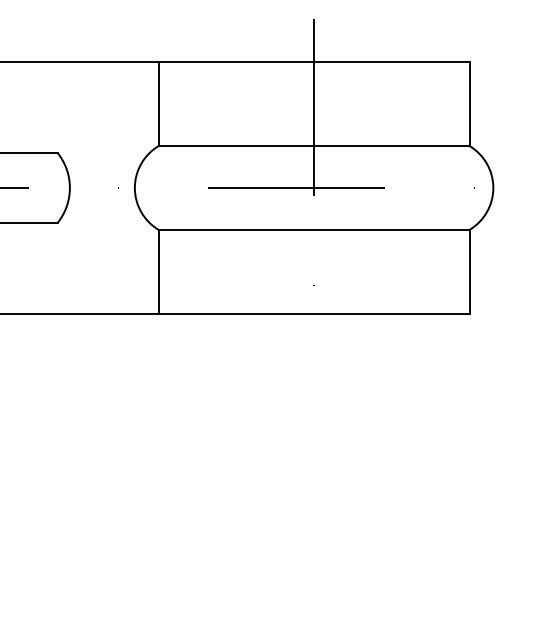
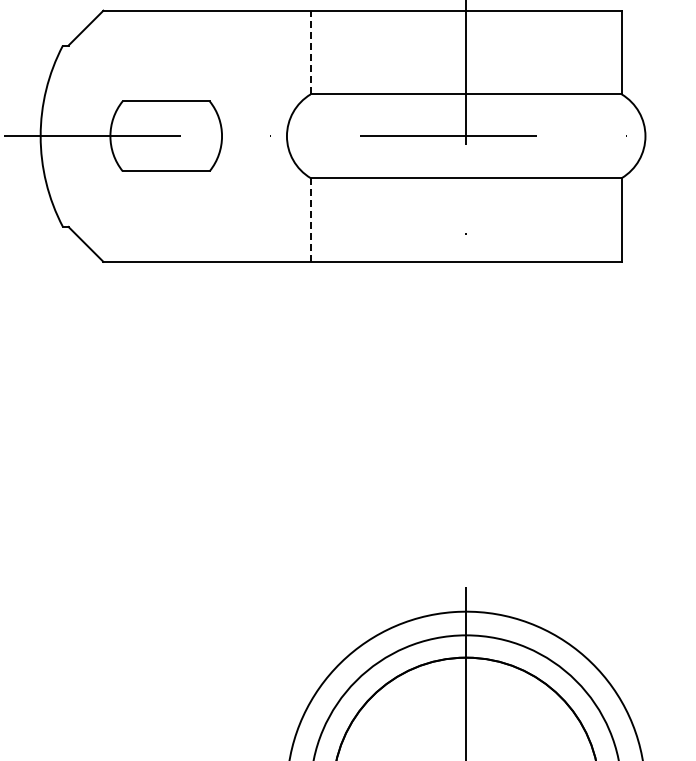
line: (158, 104) -> (310, 52), solid -> dashed
line: (158, 271) -> (310, 219), solid -> dashed

